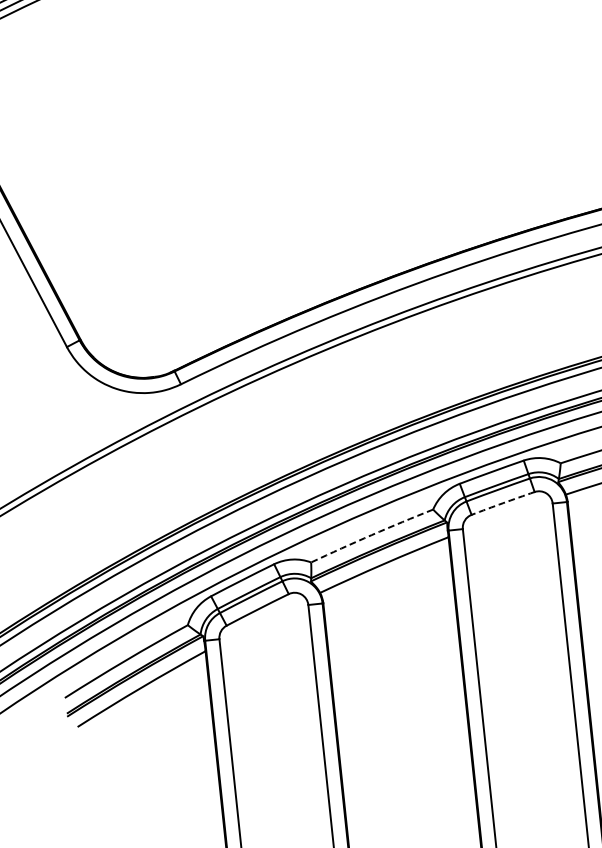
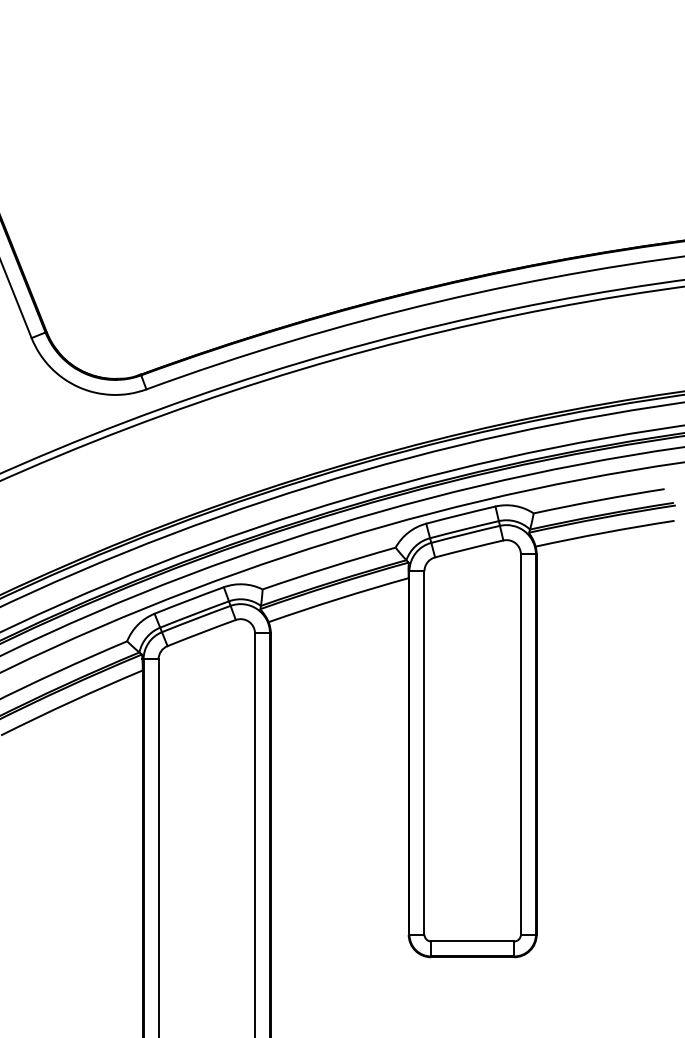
arc: (503, 503) -> (469, 548), dashed -> solid
arc: (371, 535) -> (328, 567), dashed -> solid

